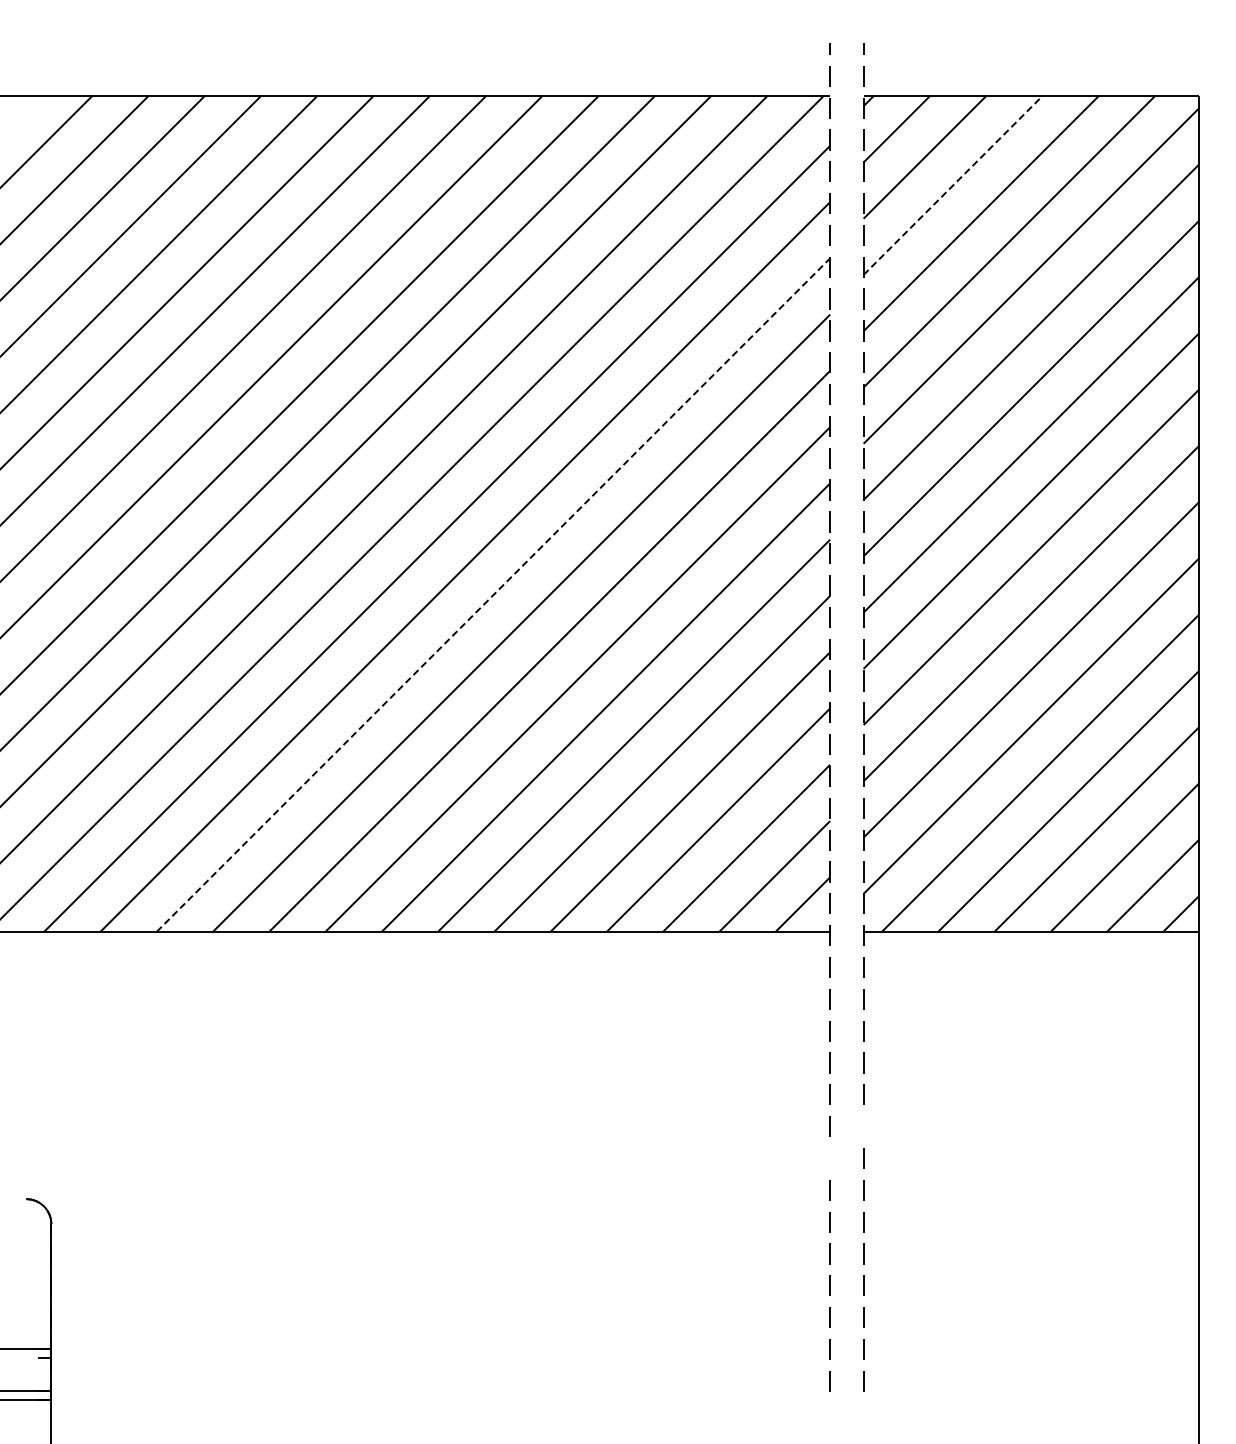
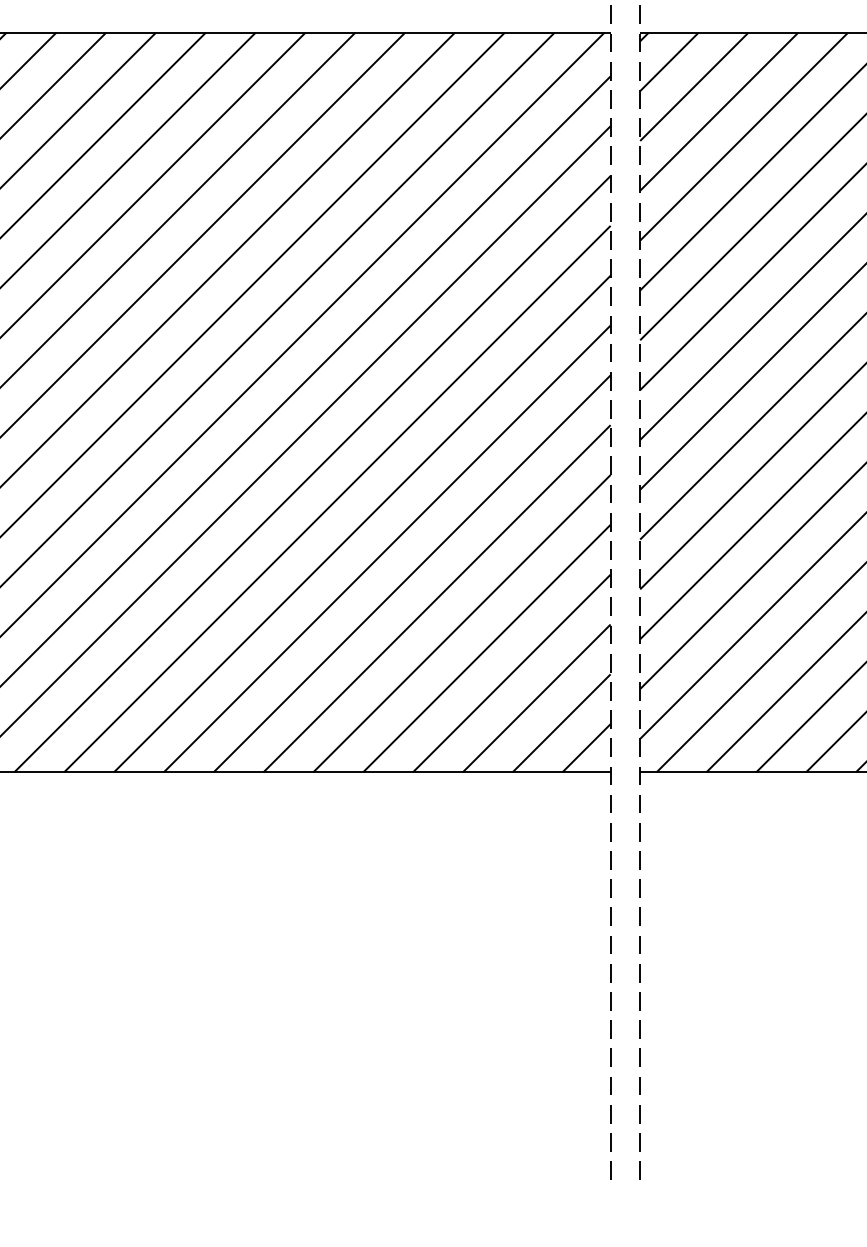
line: (953, 185) -> (719, 111), dashed -> solid
line: (493, 594) -> (312, 473), dashed -> solid
line: (863, 1126) -> (640, 944), added
line: (829, 1158) -> (609, 973), added

